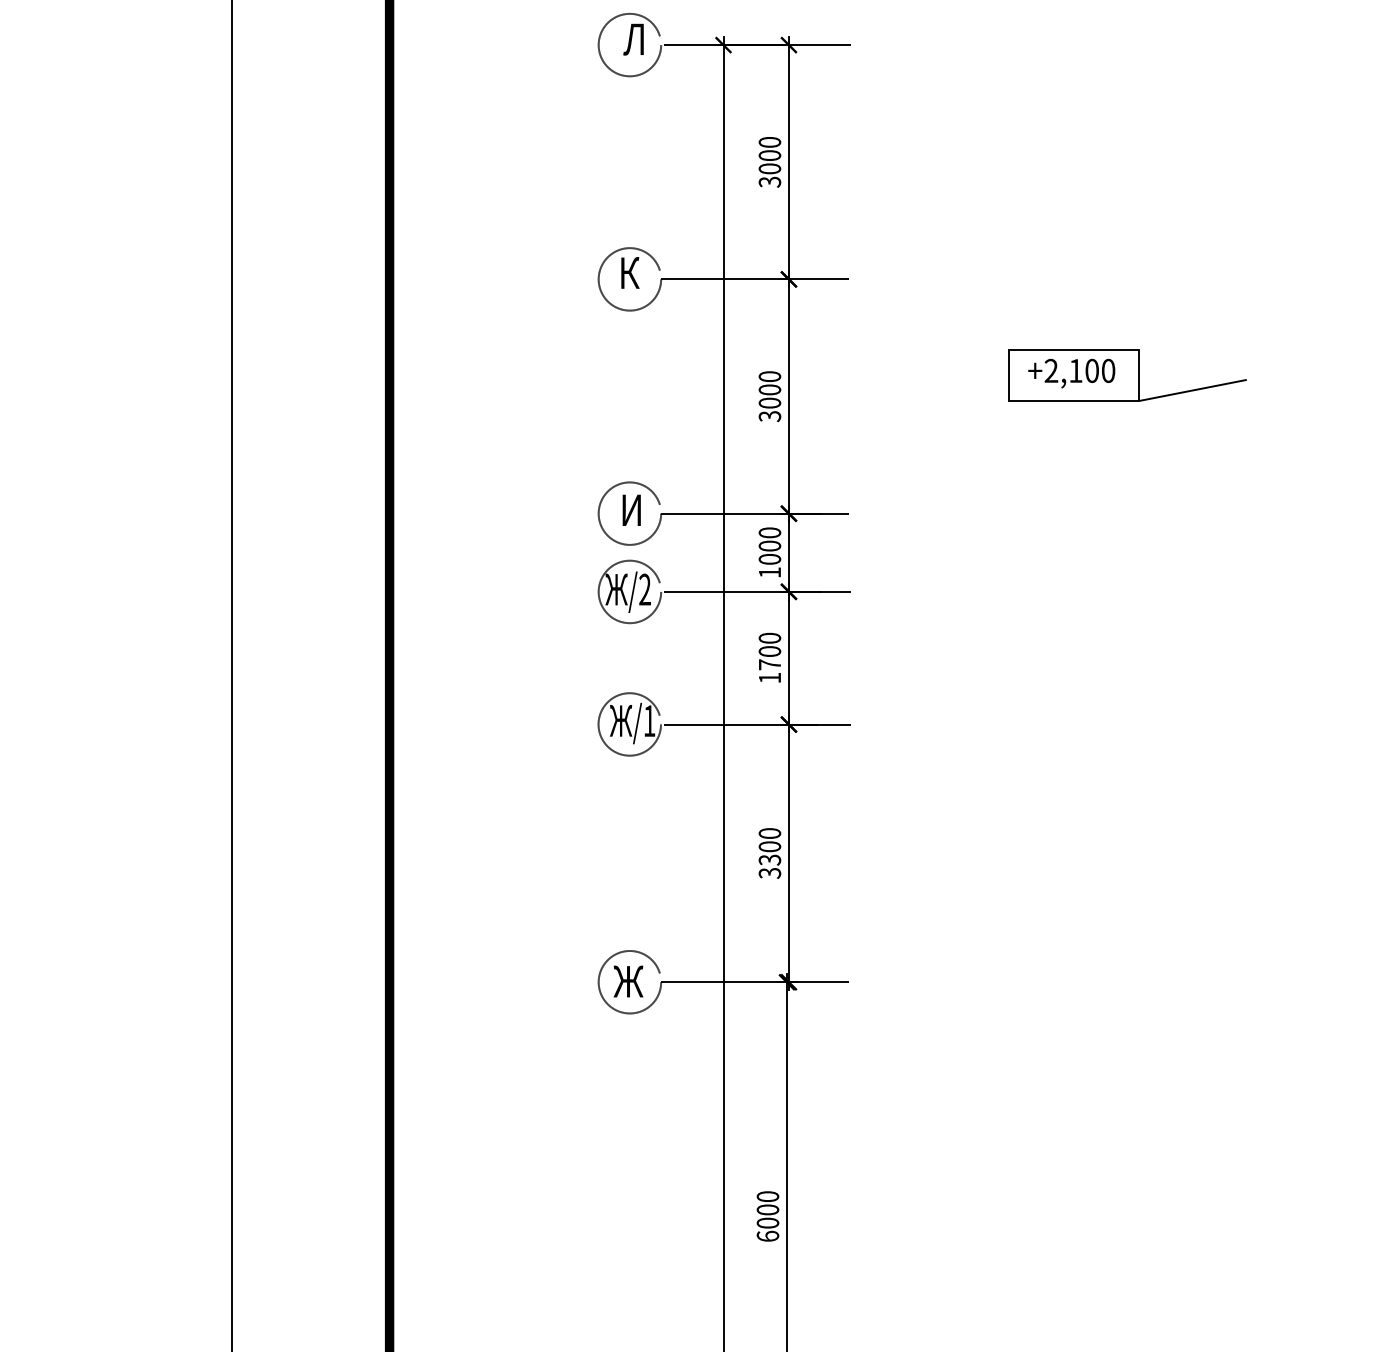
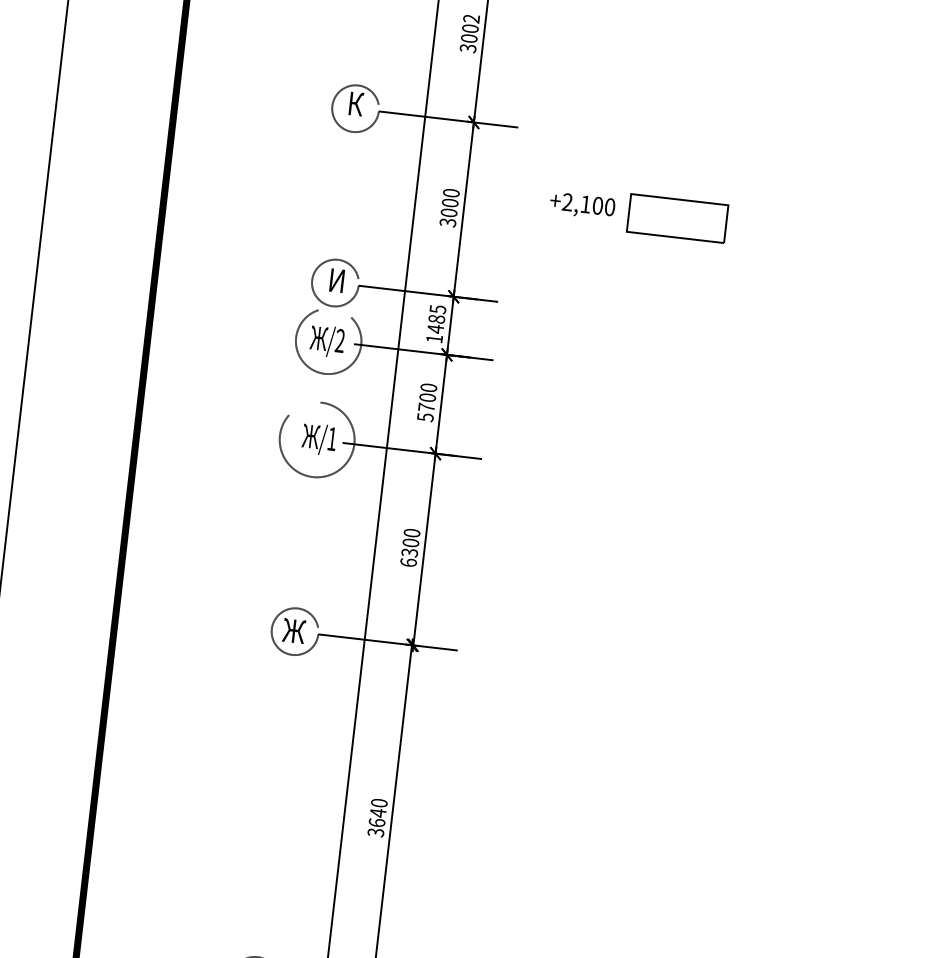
text: (769, 142) -> (471, 18), 3000 -> 3002
text: (1071, 373) -> (582, 205), moved
line: (1192, 390) -> (764, 239), removed
text: (769, 546) -> (436, 319), 1000 -> 1485
circle: (629, 591) -> (328, 340), size x1.4
text: (770, 677) -> (425, 417), 1700 -> 5700
circle: (629, 724) -> (316, 439), size x1.6
text: (769, 872) -> (408, 562), 3300 -> 6300
text: (767, 1223) -> (376, 823), 6000 -> 3640

